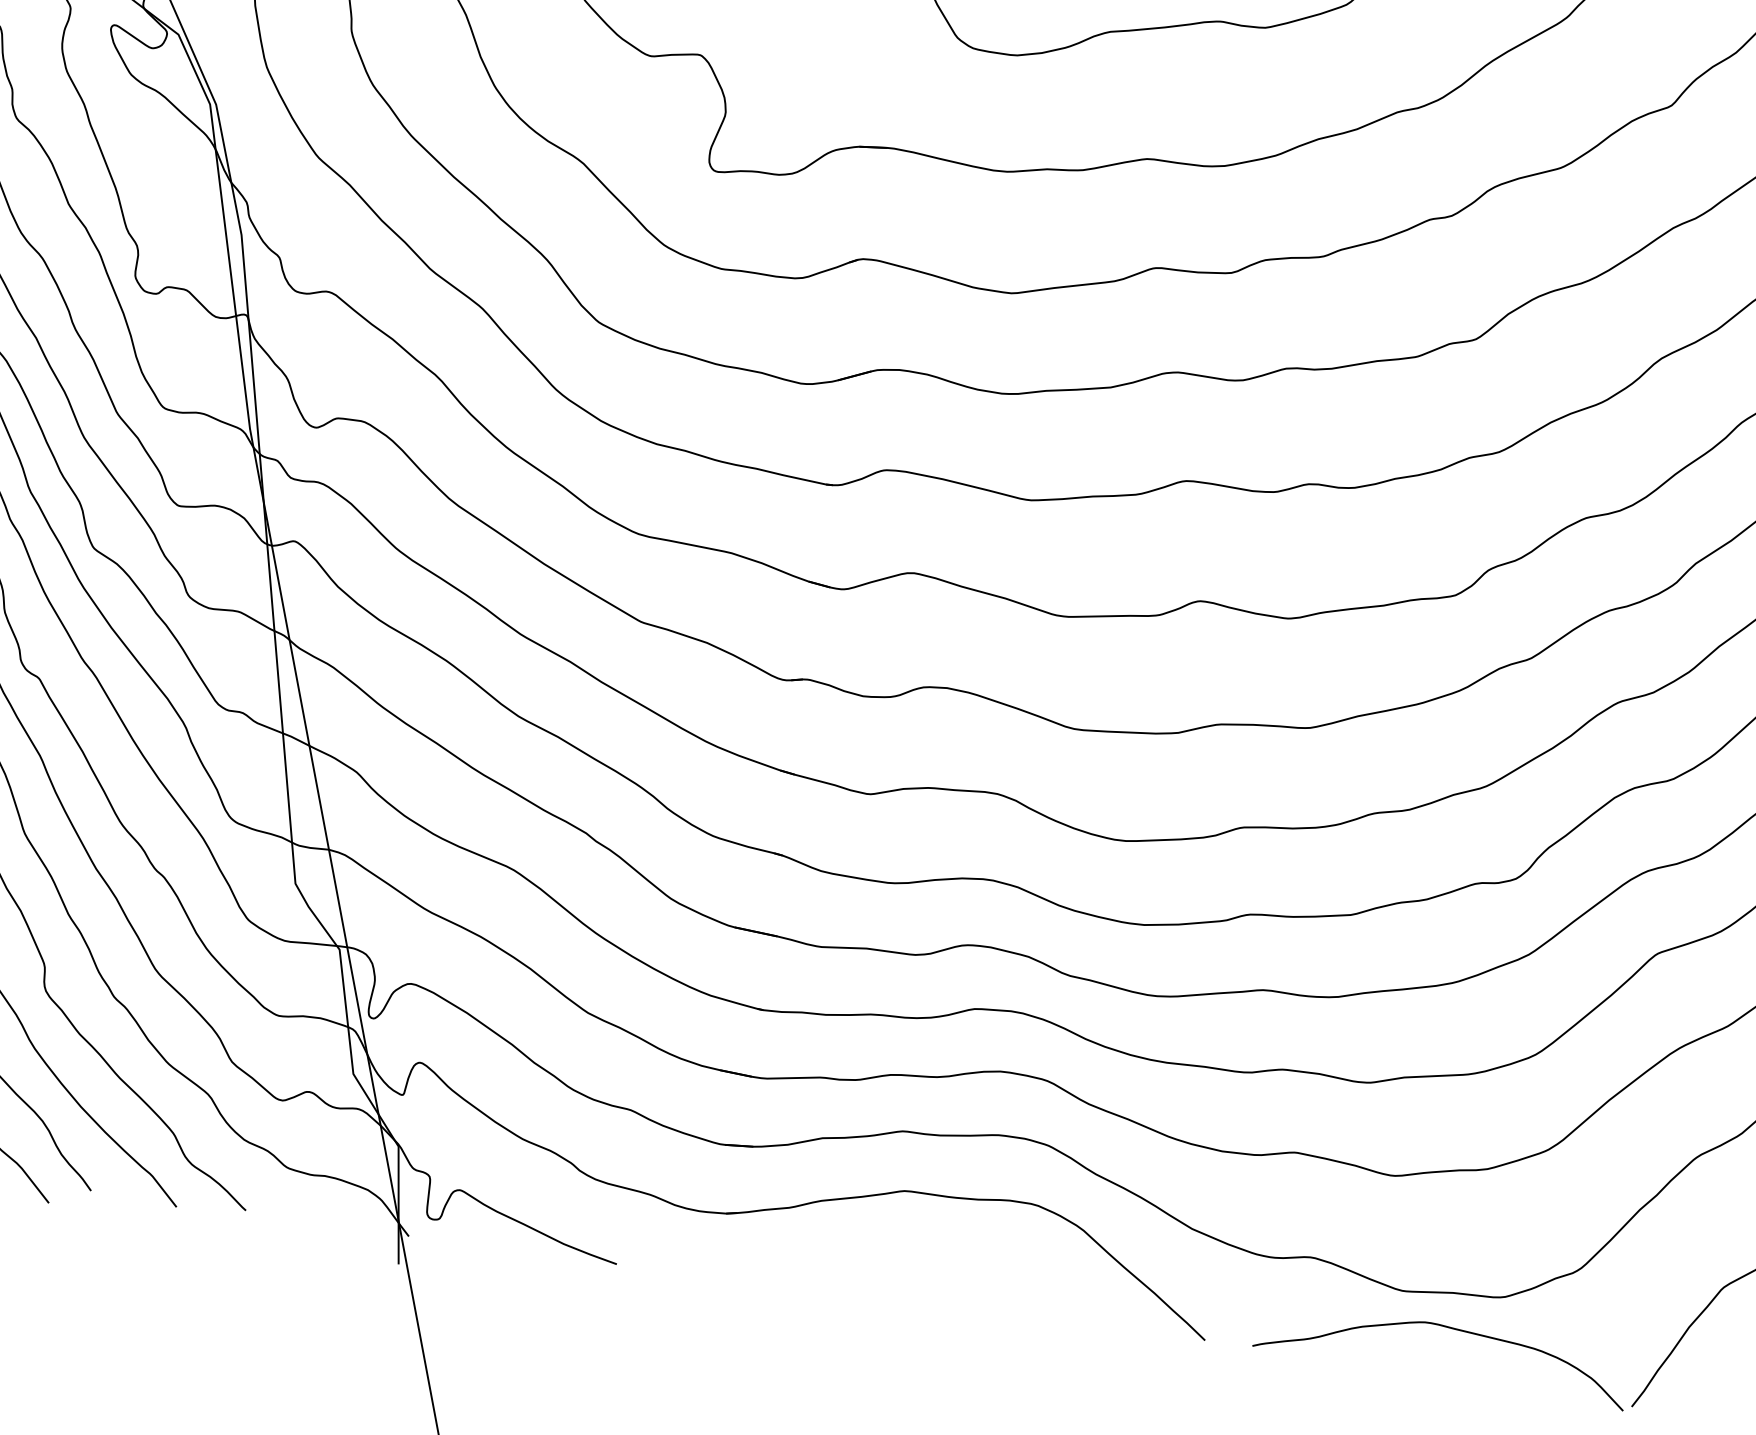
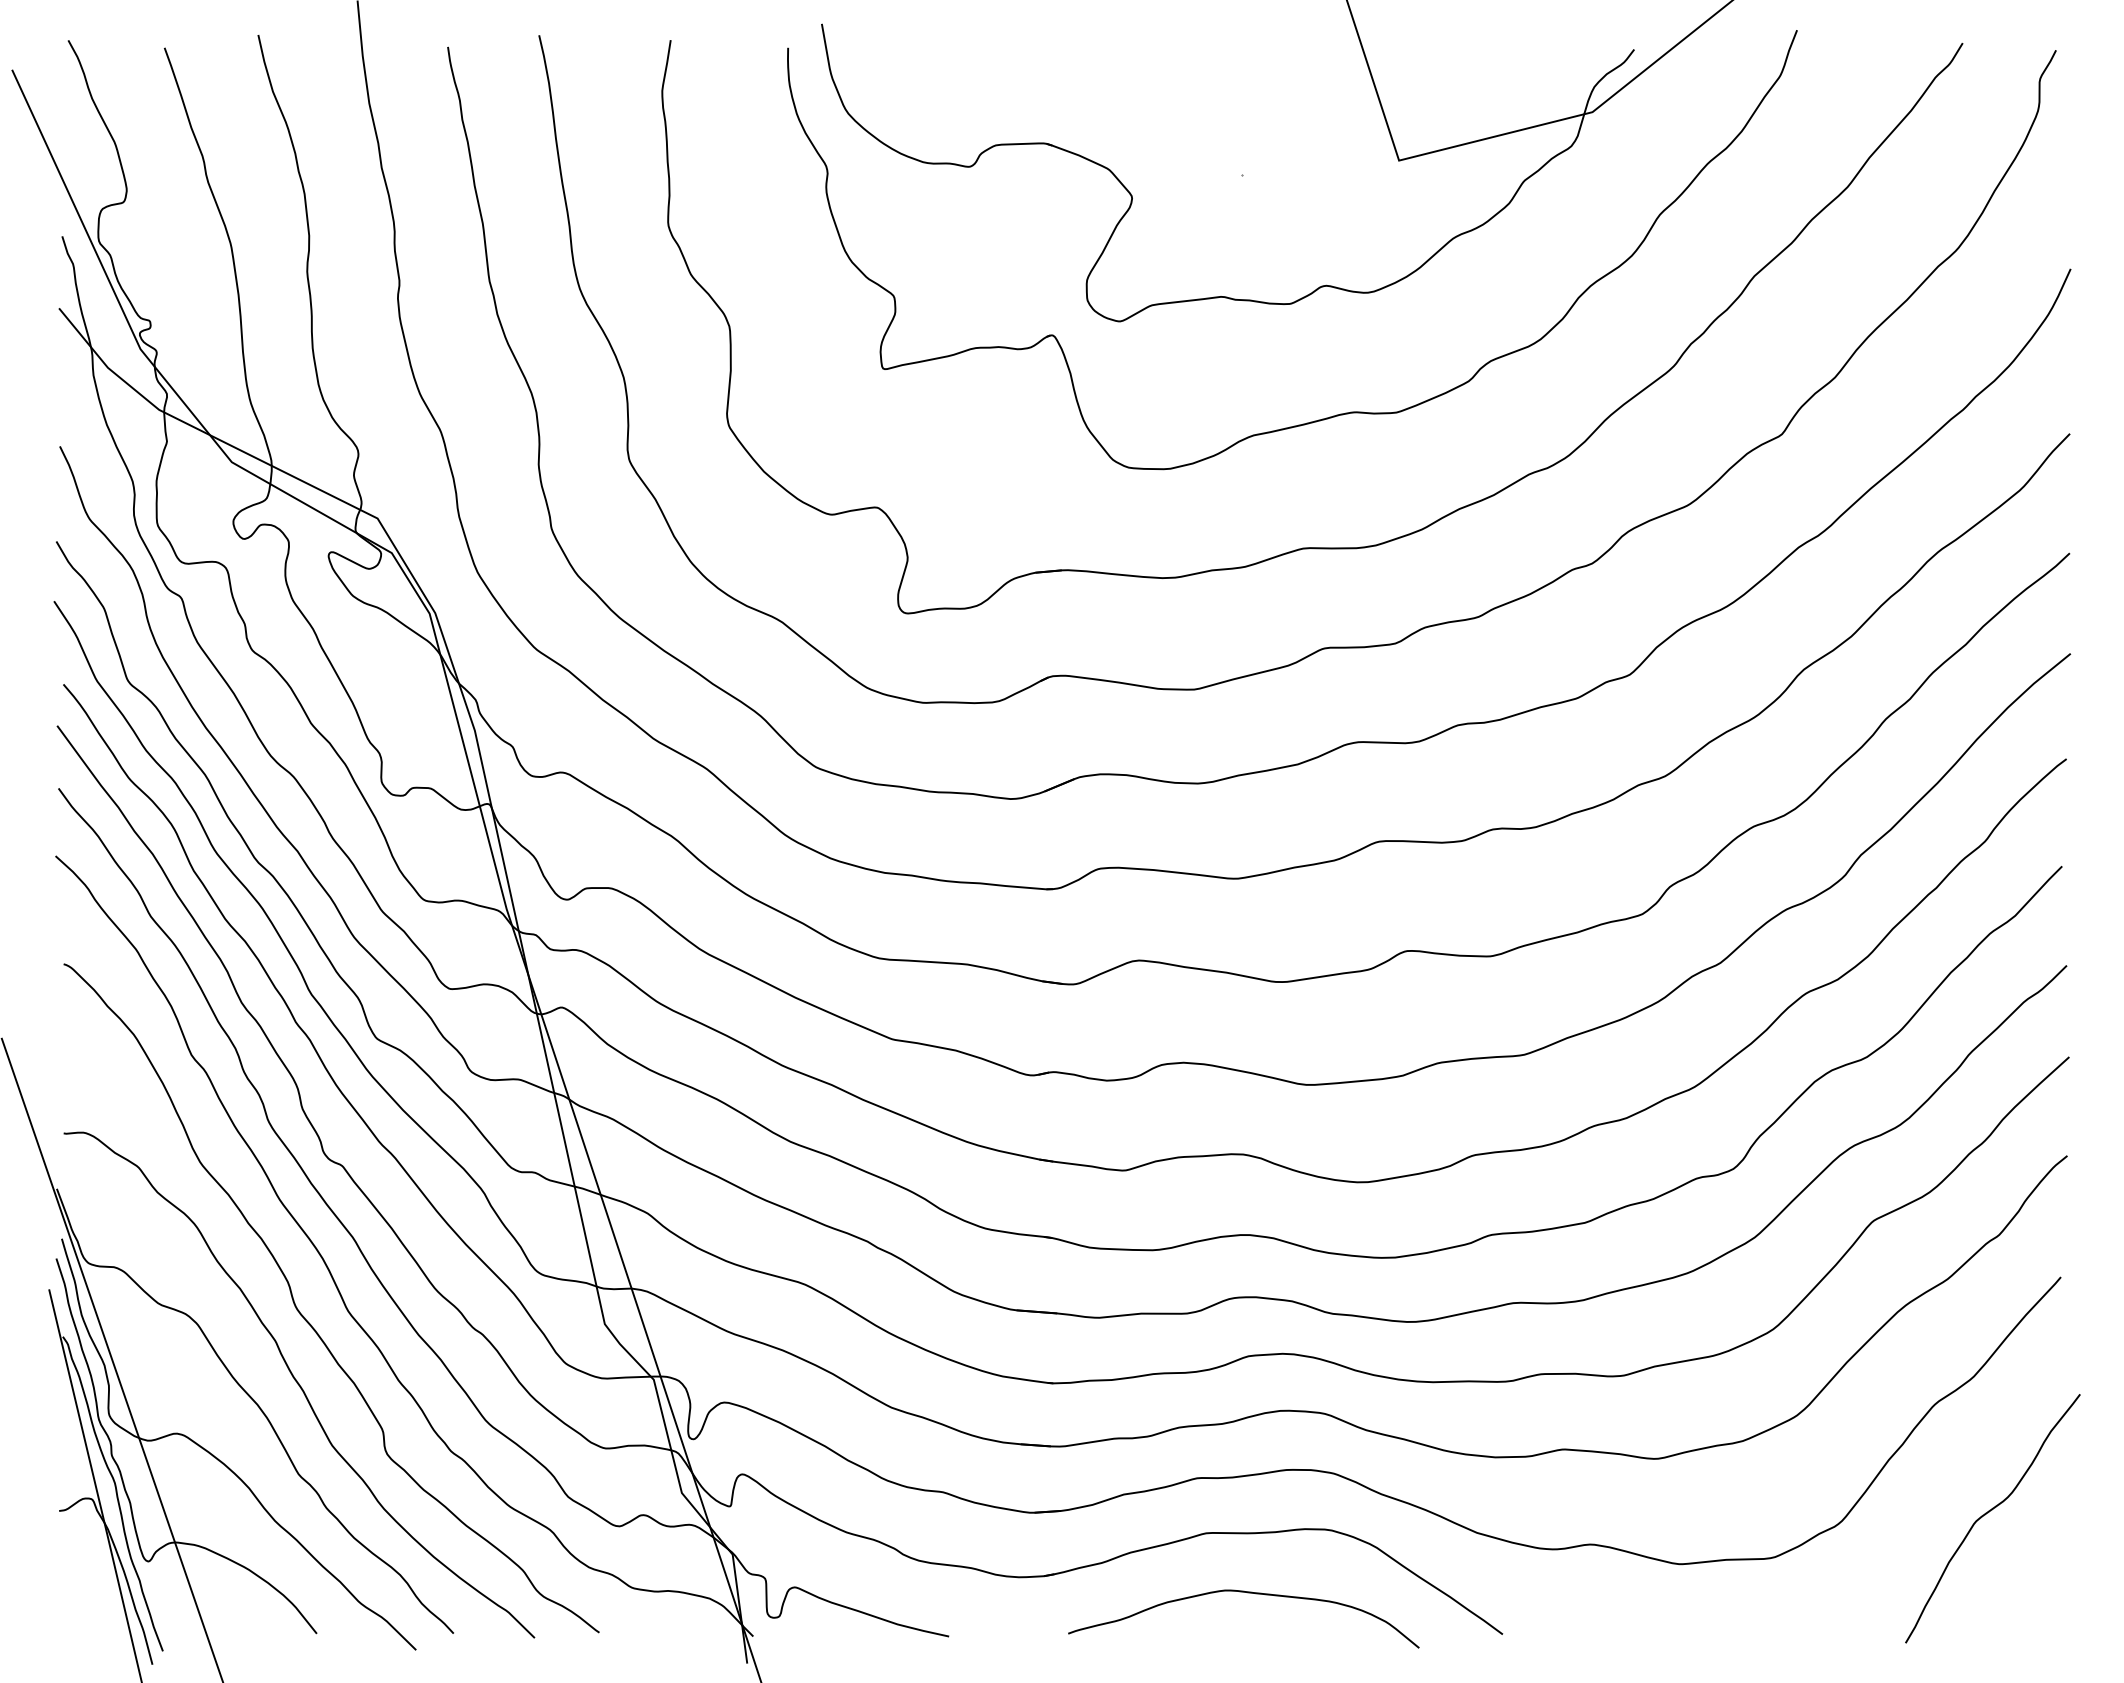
curve: (1448, 1328) -> (1247, 1593), moved

